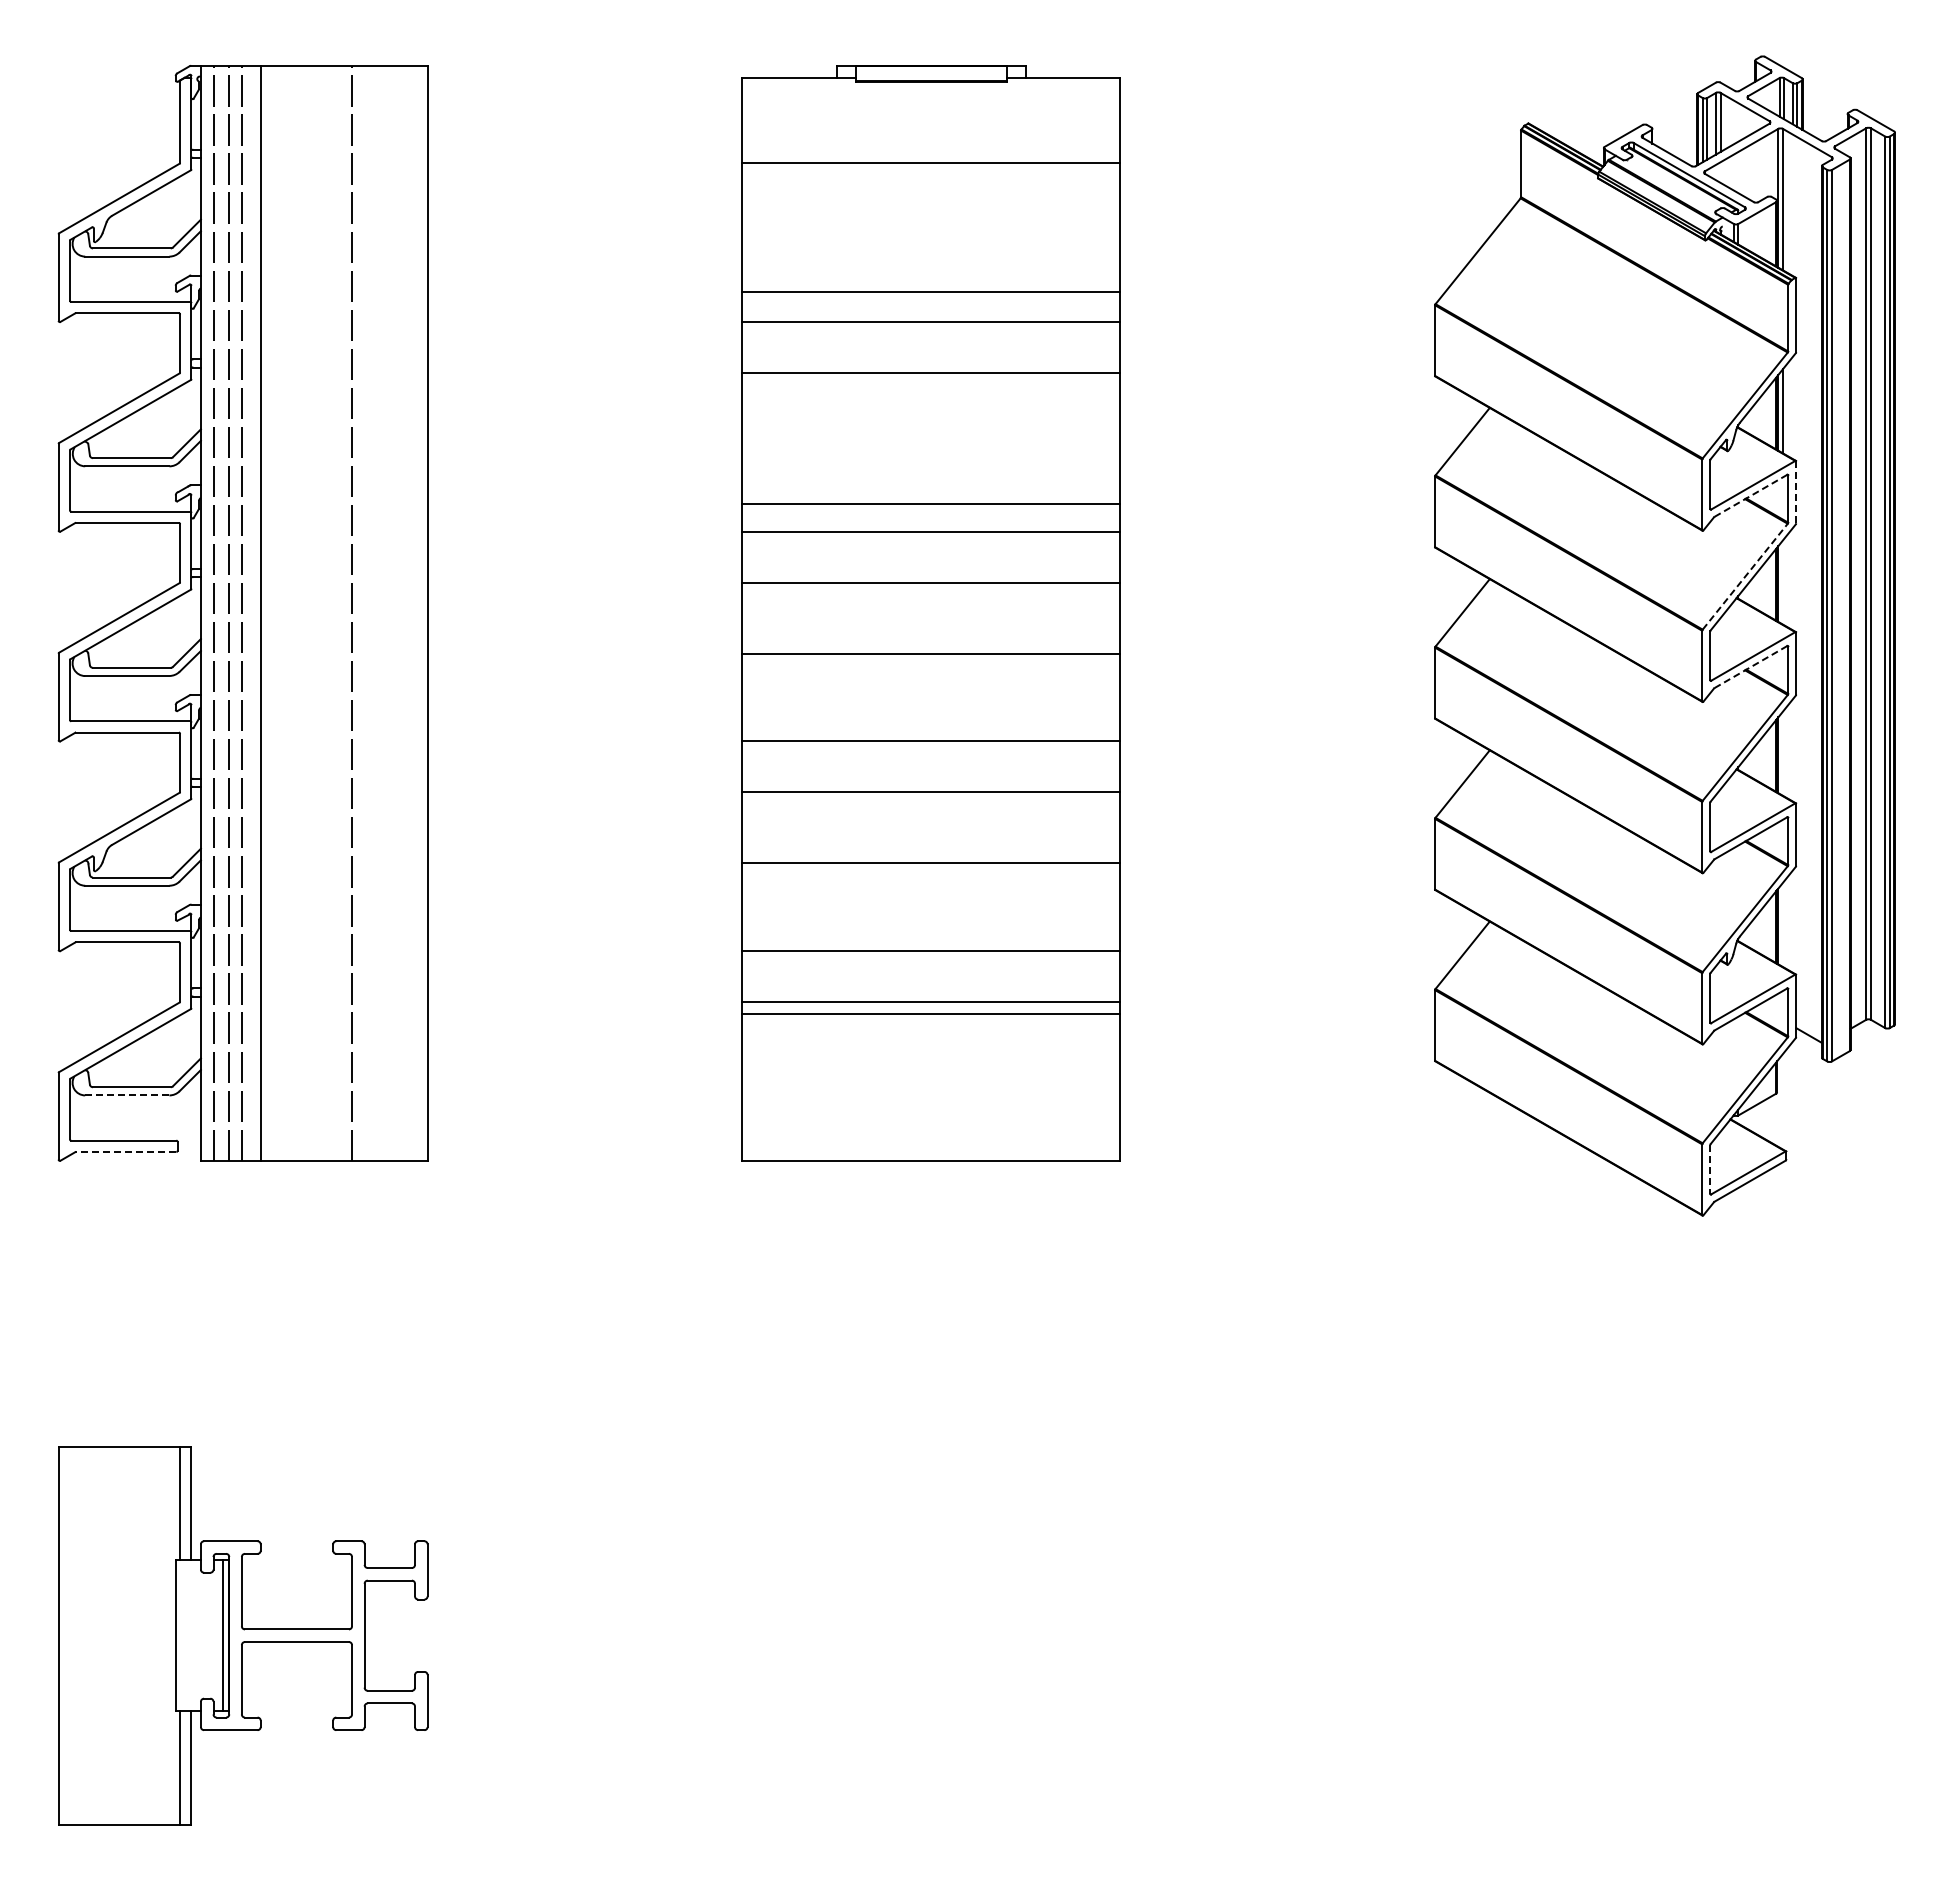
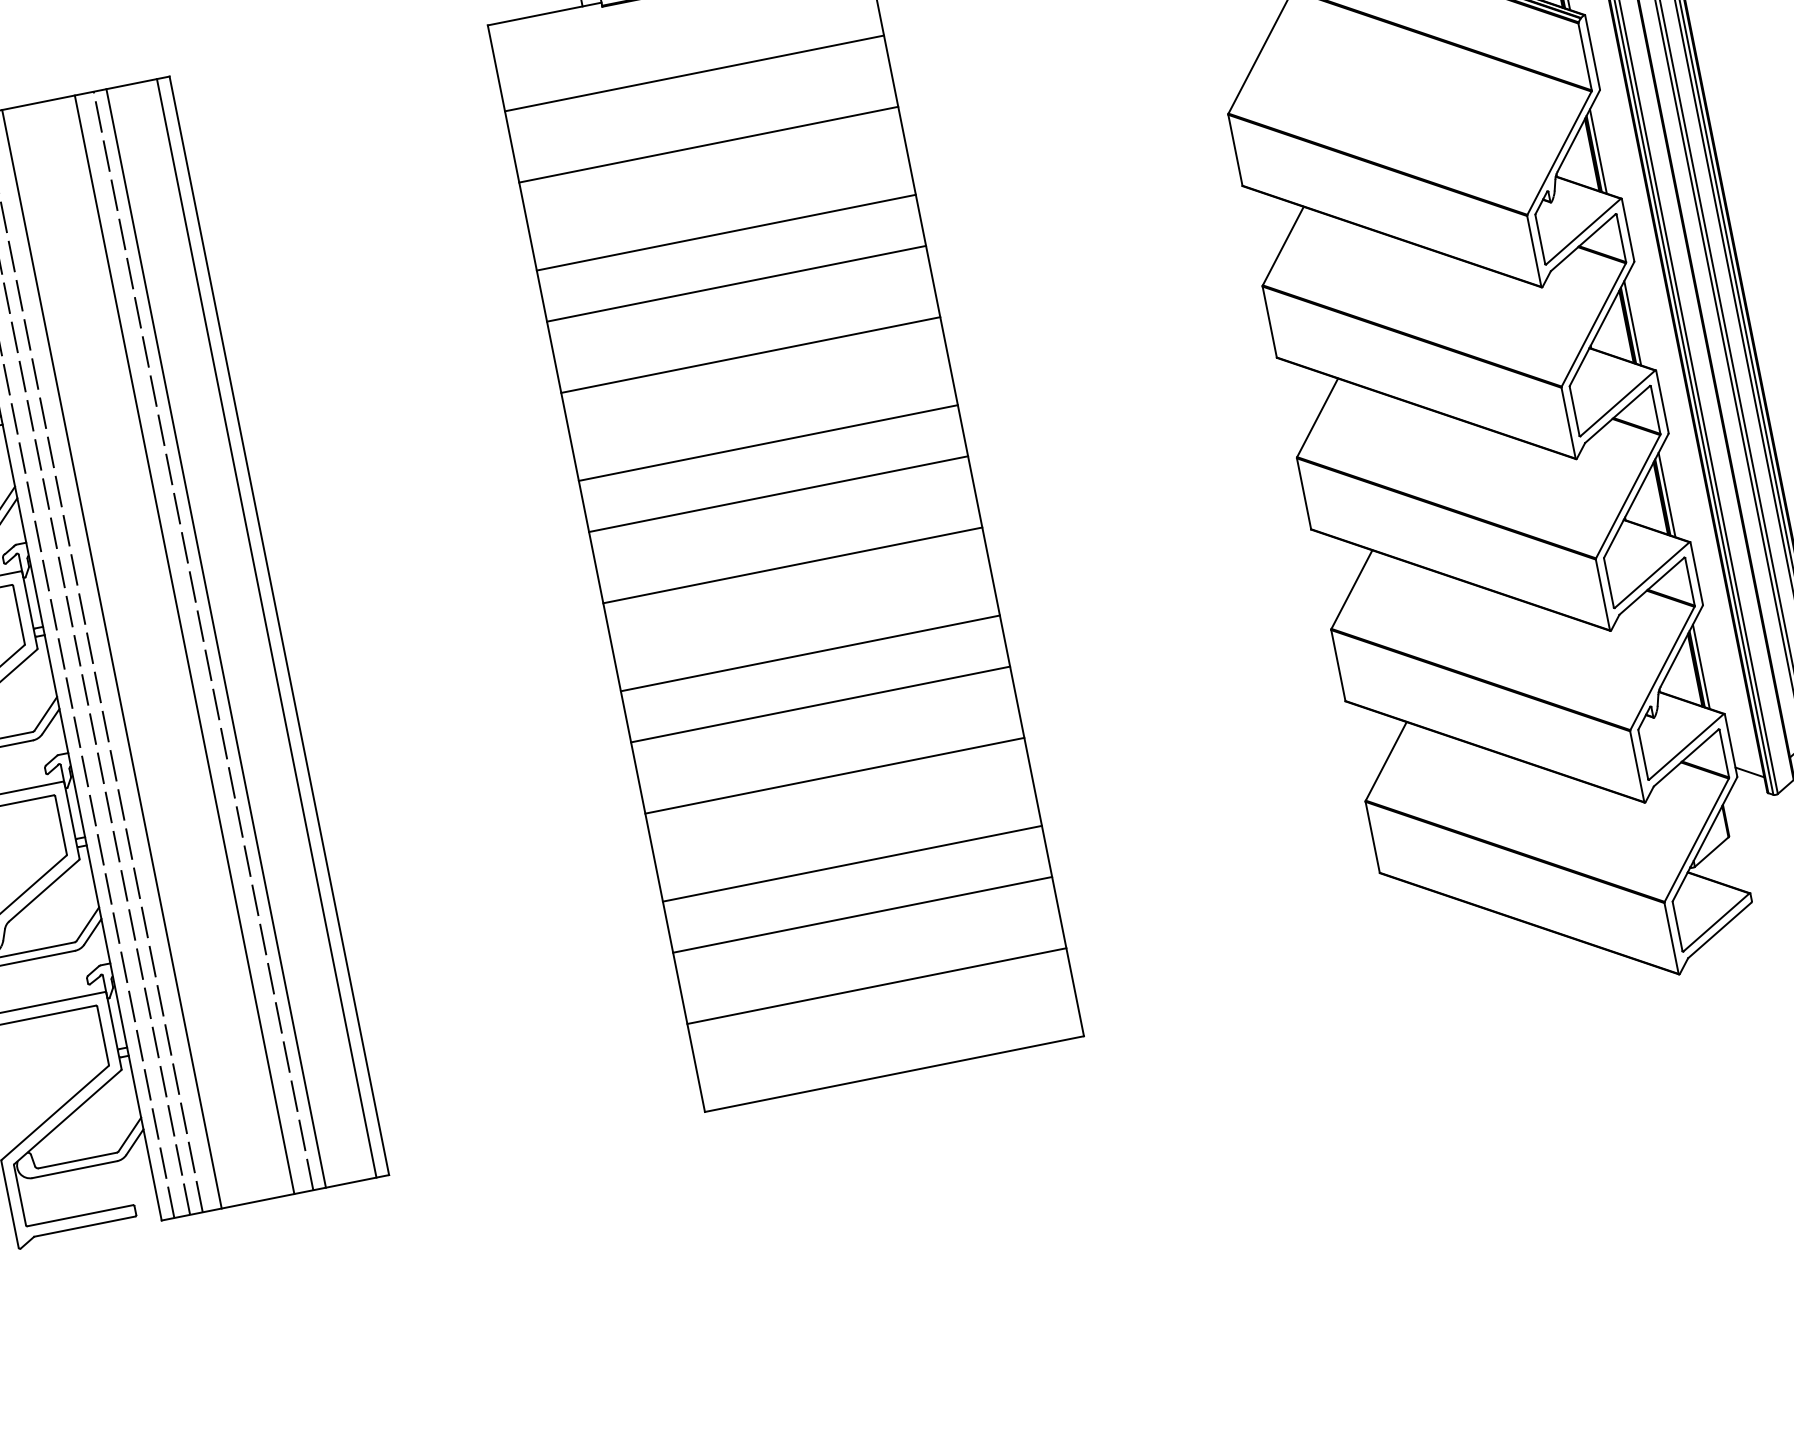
line: (931, 292) -> (708, 144), moved
line: (1796, 492) -> (1628, 230), dashed -> solid
line: (1750, 496) -> (1583, 243), dashed -> solid
line: (931, 504) -> (750, 355), moved
line: (1745, 576) -> (1594, 324), dashed -> solid
line: (1782, 582) -> (1632, 323), added
line: (333, 612) -> (184, 643), added
line: (364, 612) -> (215, 637), added
line: (415, 612) -> (267, 627), added
line: (1750, 667) -> (1617, 414), dashed -> solid
line: (1782, 753) -> (1666, 494), added
line: (1782, 924) -> (1700, 666), added
line: (931, 1014) -> (877, 986), moved
line: (126, 1095) -> (73, 1169), dashed -> solid
line: (125, 1151) -> (84, 1226), dashed -> solid
line: (1710, 1169) -> (1677, 926), dashed -> solid

